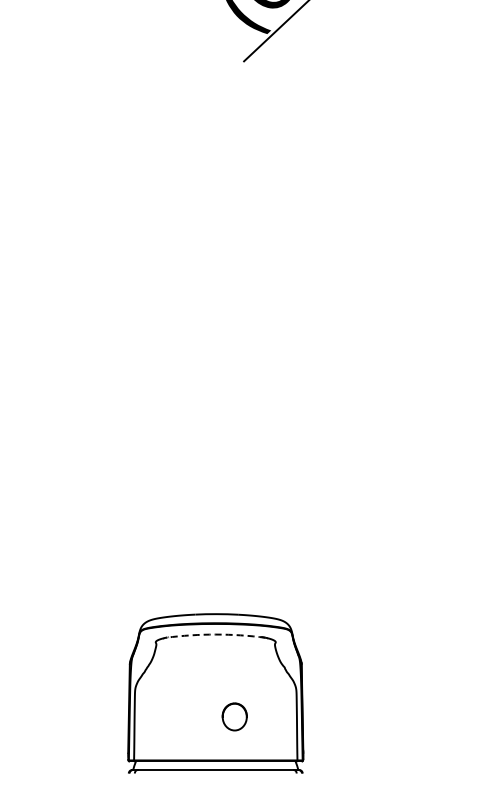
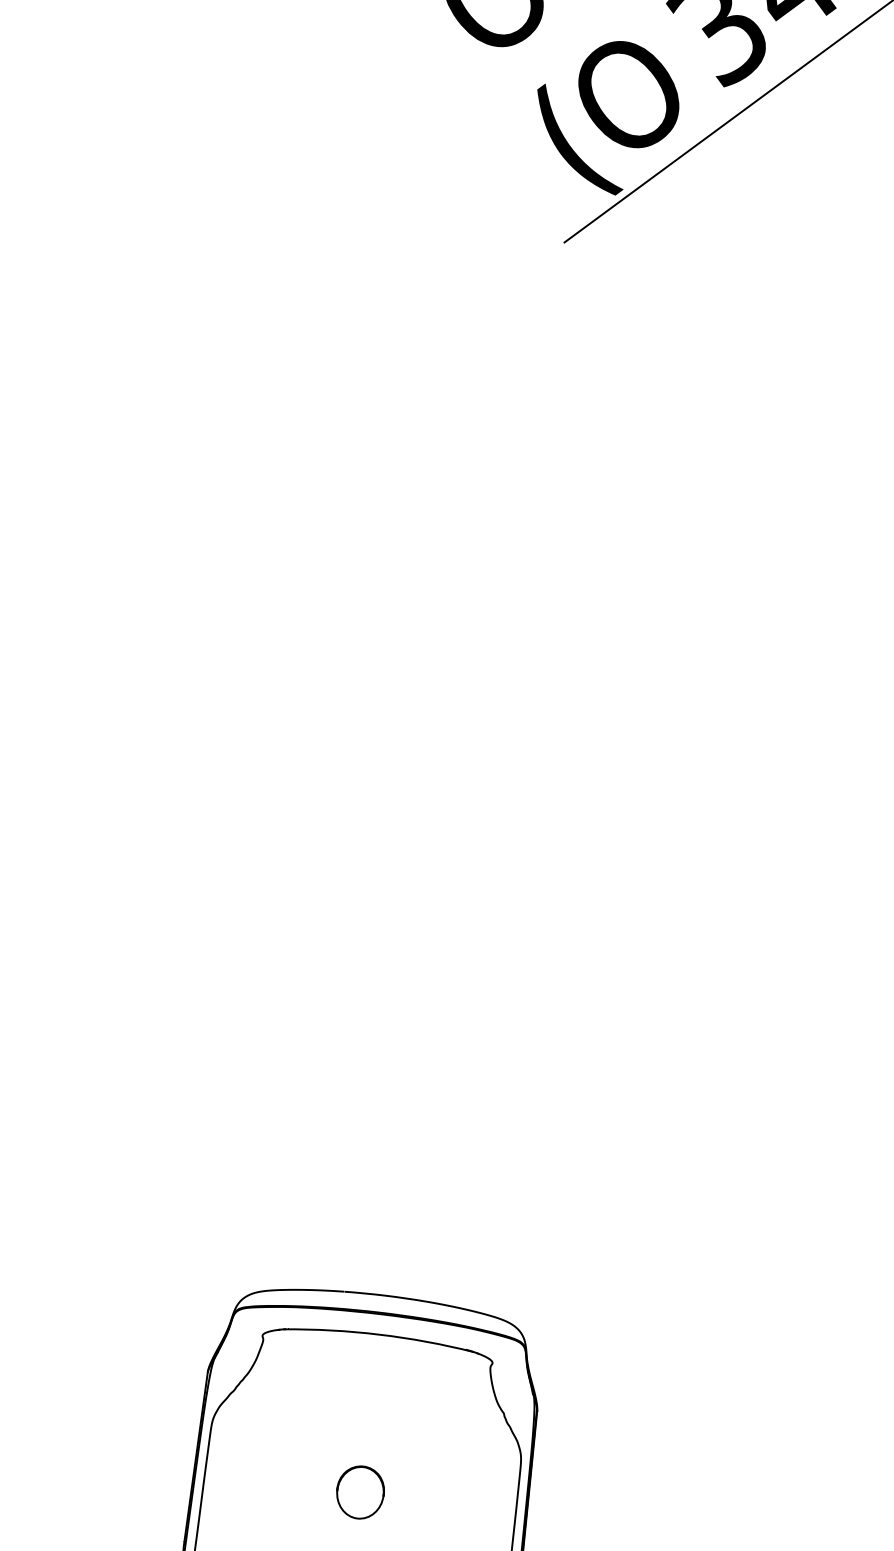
arc: (215, 634) -> (378, 1334), dashed -> solid
part: (234, 716) -> (360, 1491), moved

